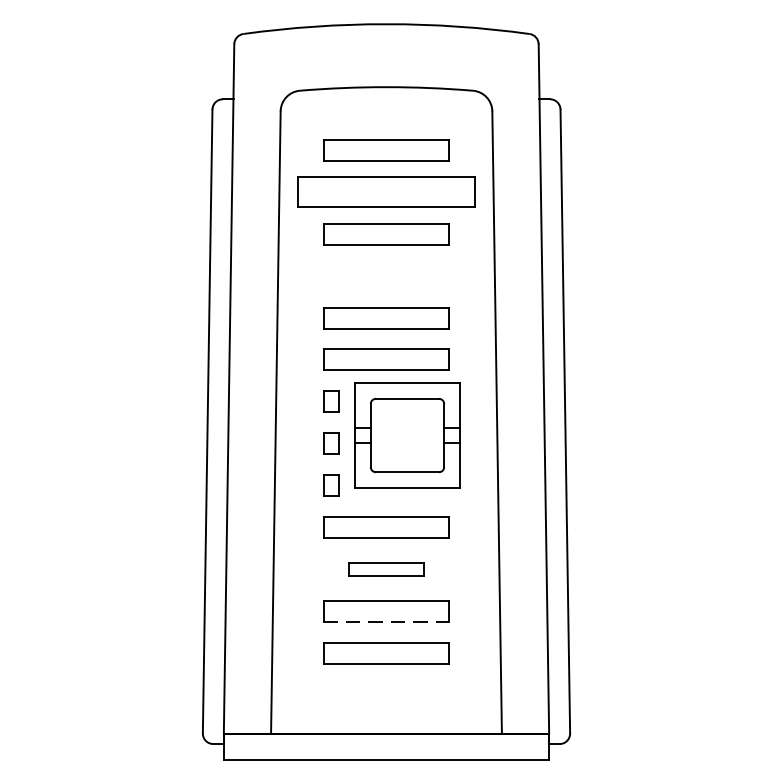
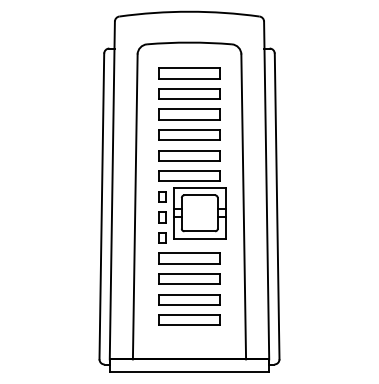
part: (386, 191) -> (189, 93), size x0.71
part: (386, 274) -> (189, 134), added
part: (386, 568) -> (189, 278), size x1.67
line: (386, 621) -> (189, 304), dashed -> solid

